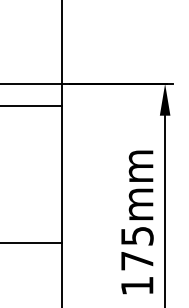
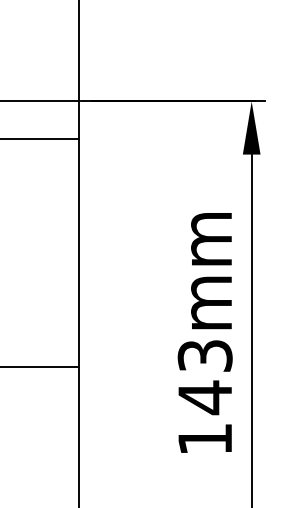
text: (137, 248) -> (205, 376), 175mm -> 143mm

